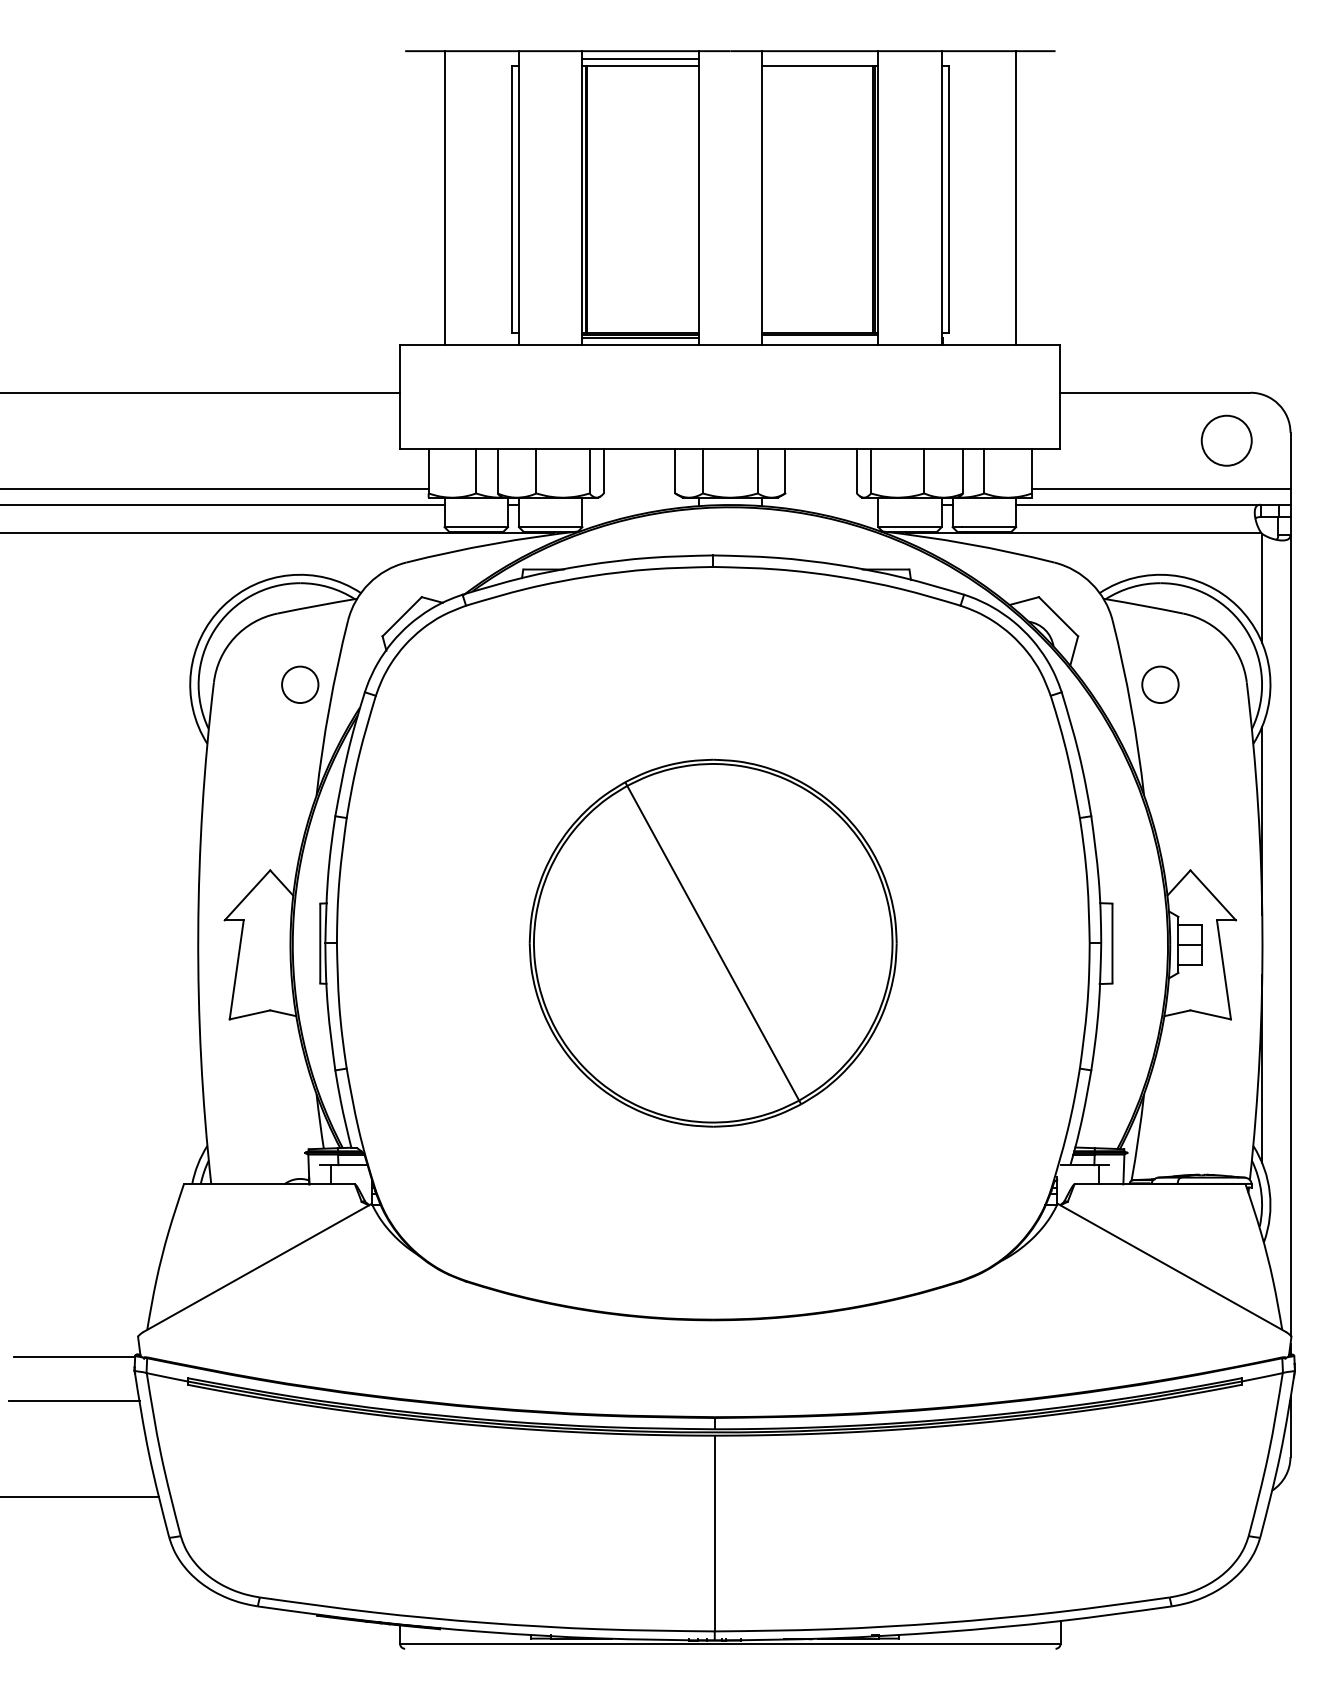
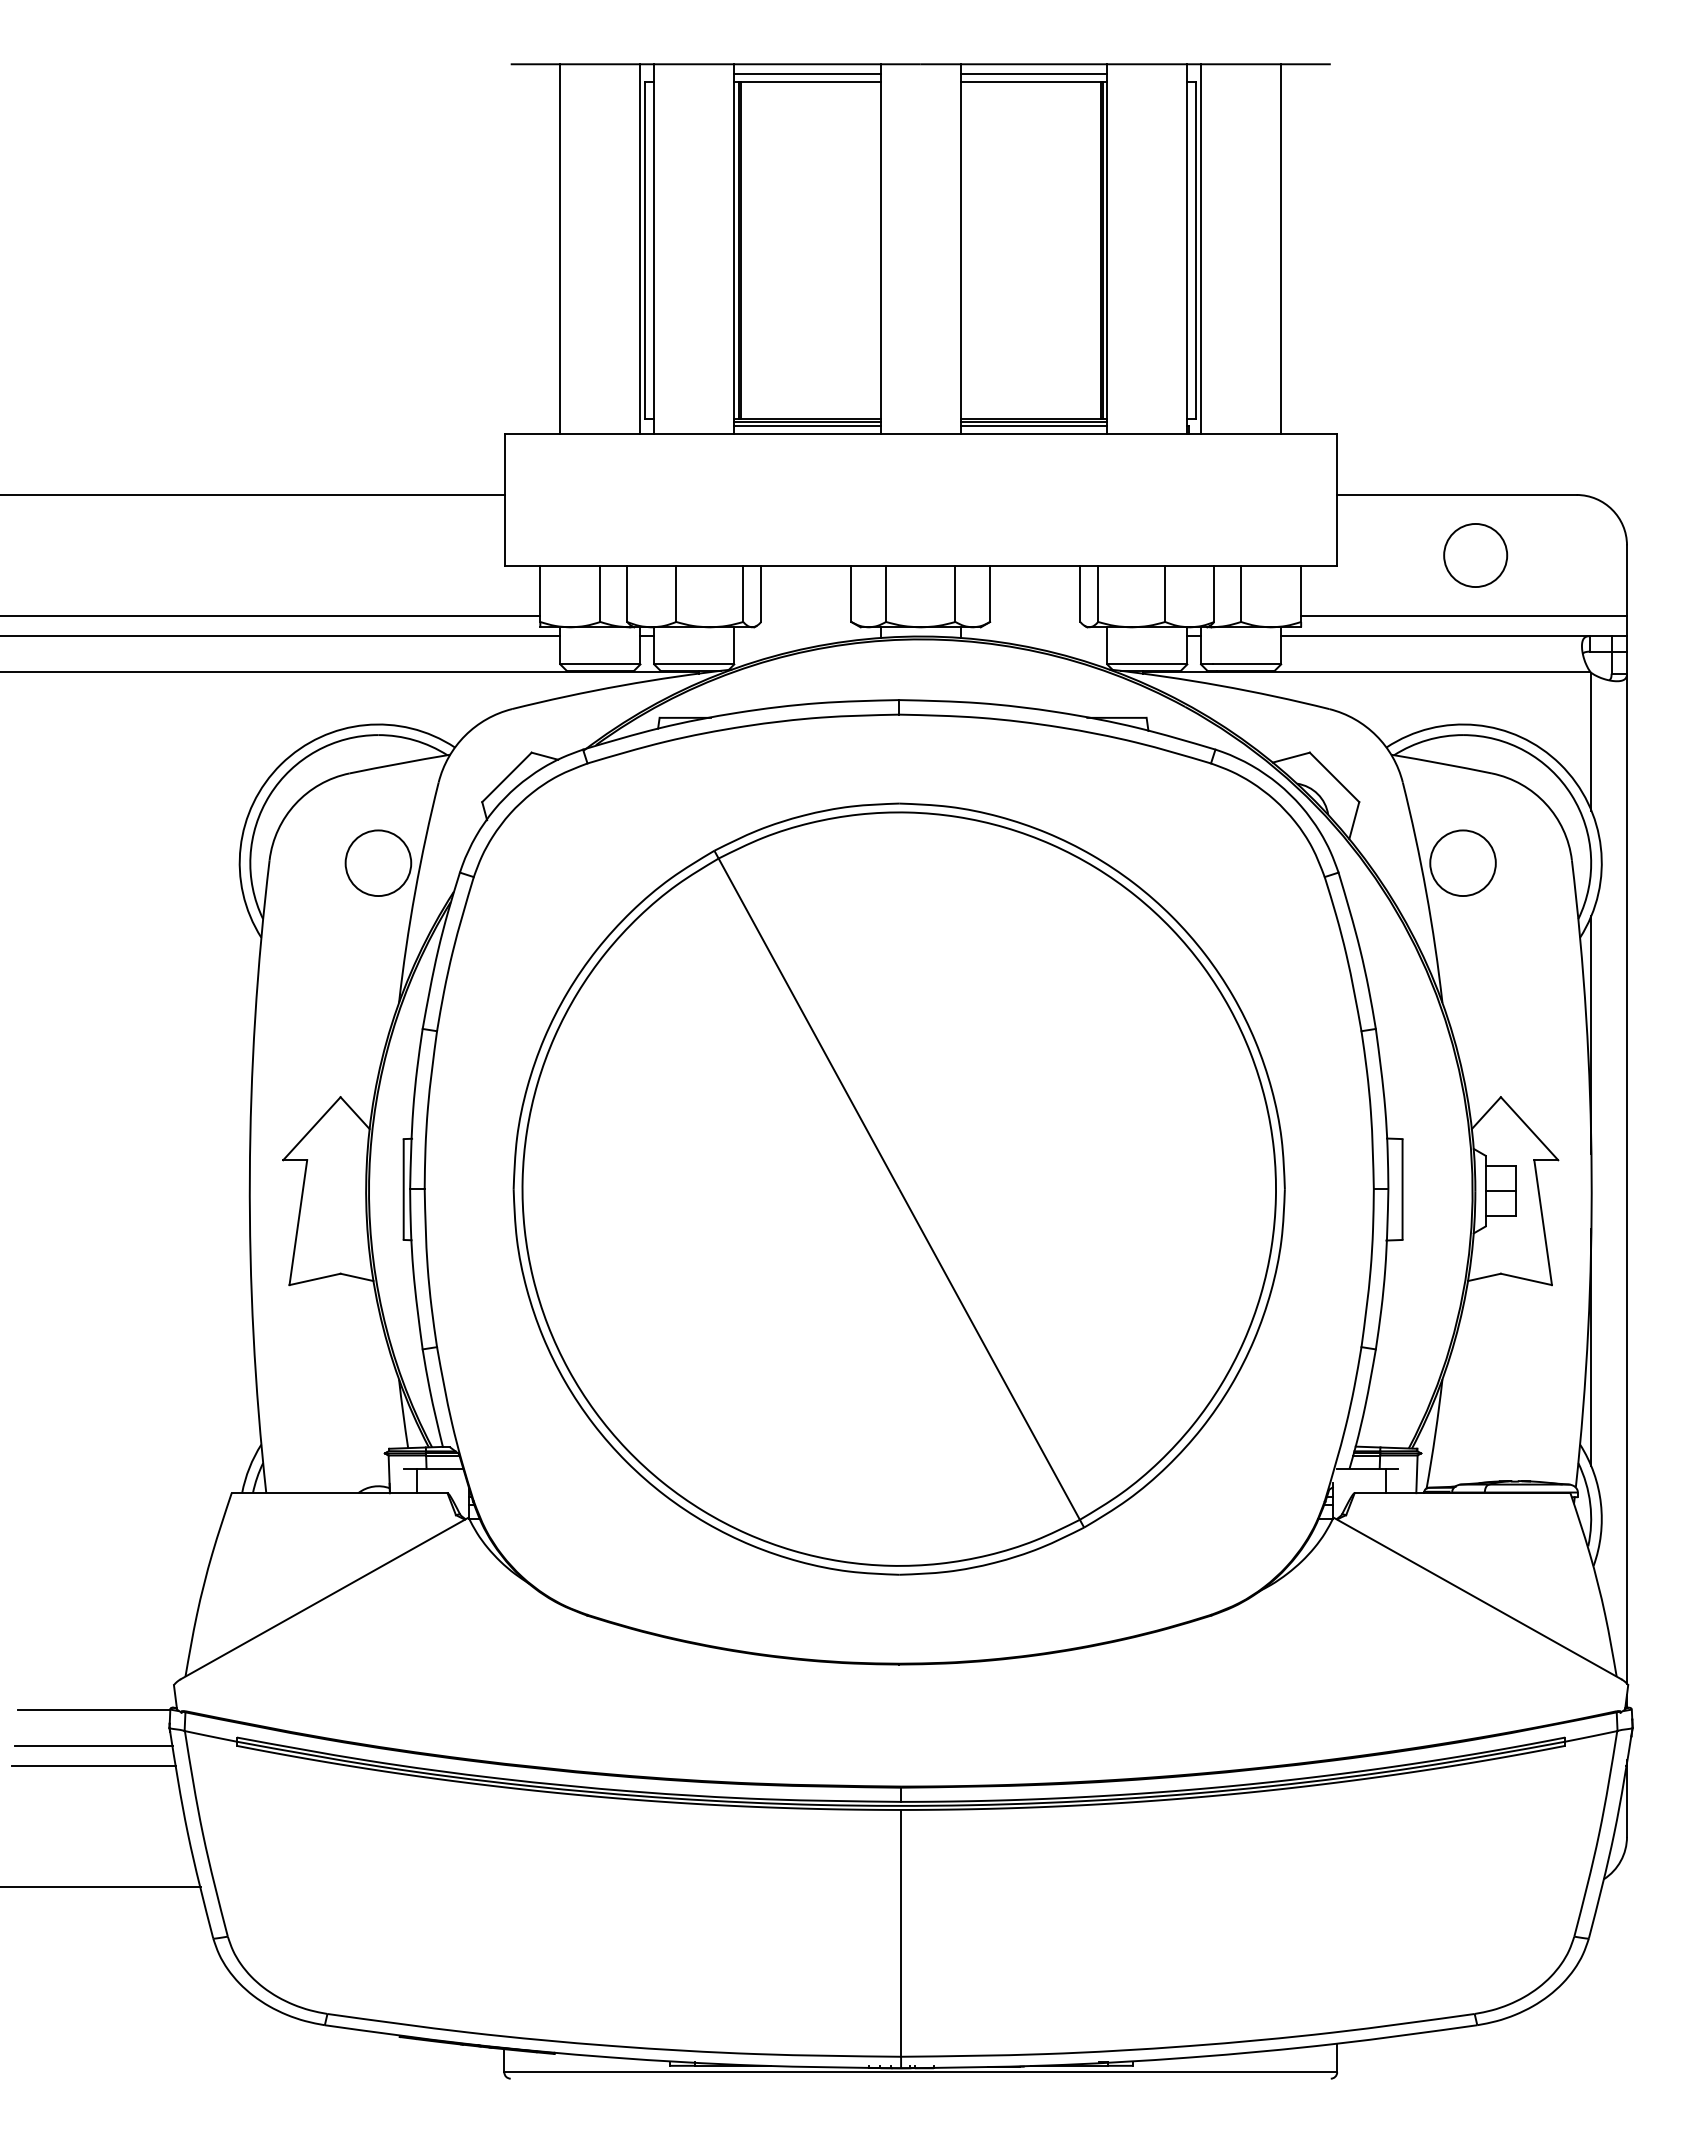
line: (819, 59) -> (1033, 74), added
line: (508, 198) -> (640, 249), added
line: (953, 198) -> (1201, 249), added
line: (819, 338) -> (1033, 426), added
circle: (1226, 440) -> (1475, 555), moved
circle: (300, 685) -> (378, 863), size x1.43
circle: (1160, 685) -> (1462, 863), size x1.43
part: (712, 942) -> (898, 1188), size x1.67
line: (74, 1385) -> (93, 1746), added

